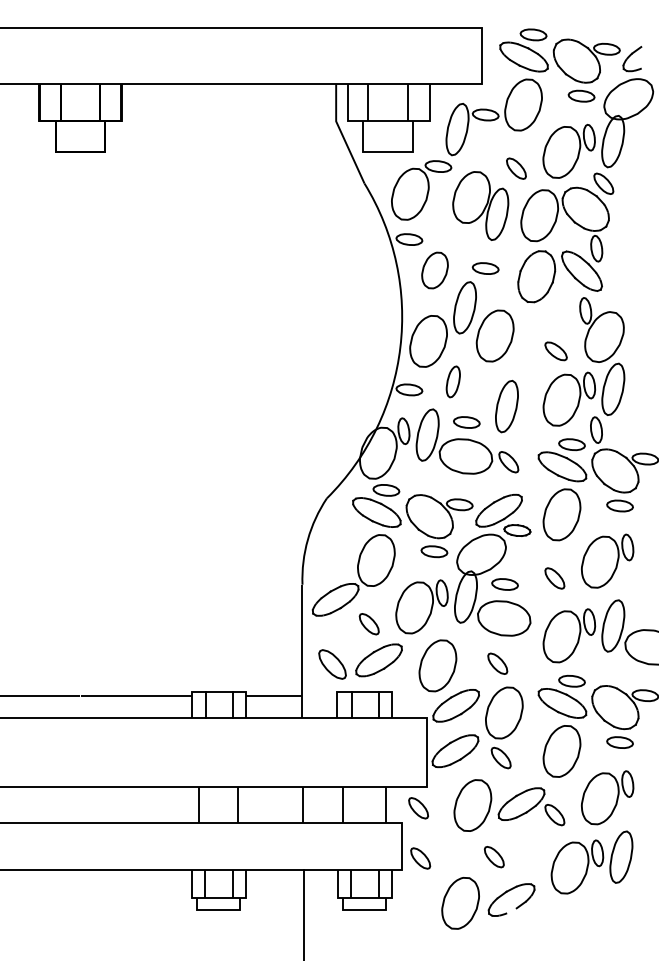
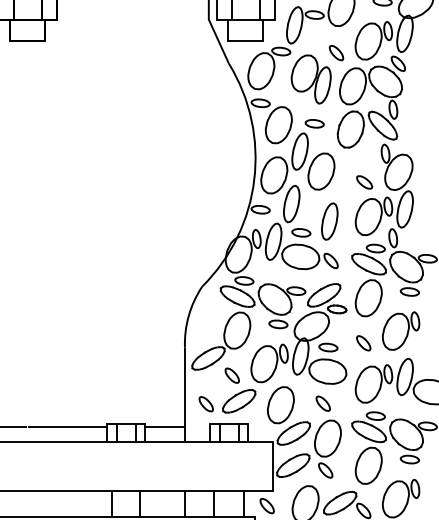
part: (434, 270) -> (278, 125), size x1.43
part: (453, 381) -> (291, 203), size x1.67
part: (332, 664) -> (206, 404), size x0.71

